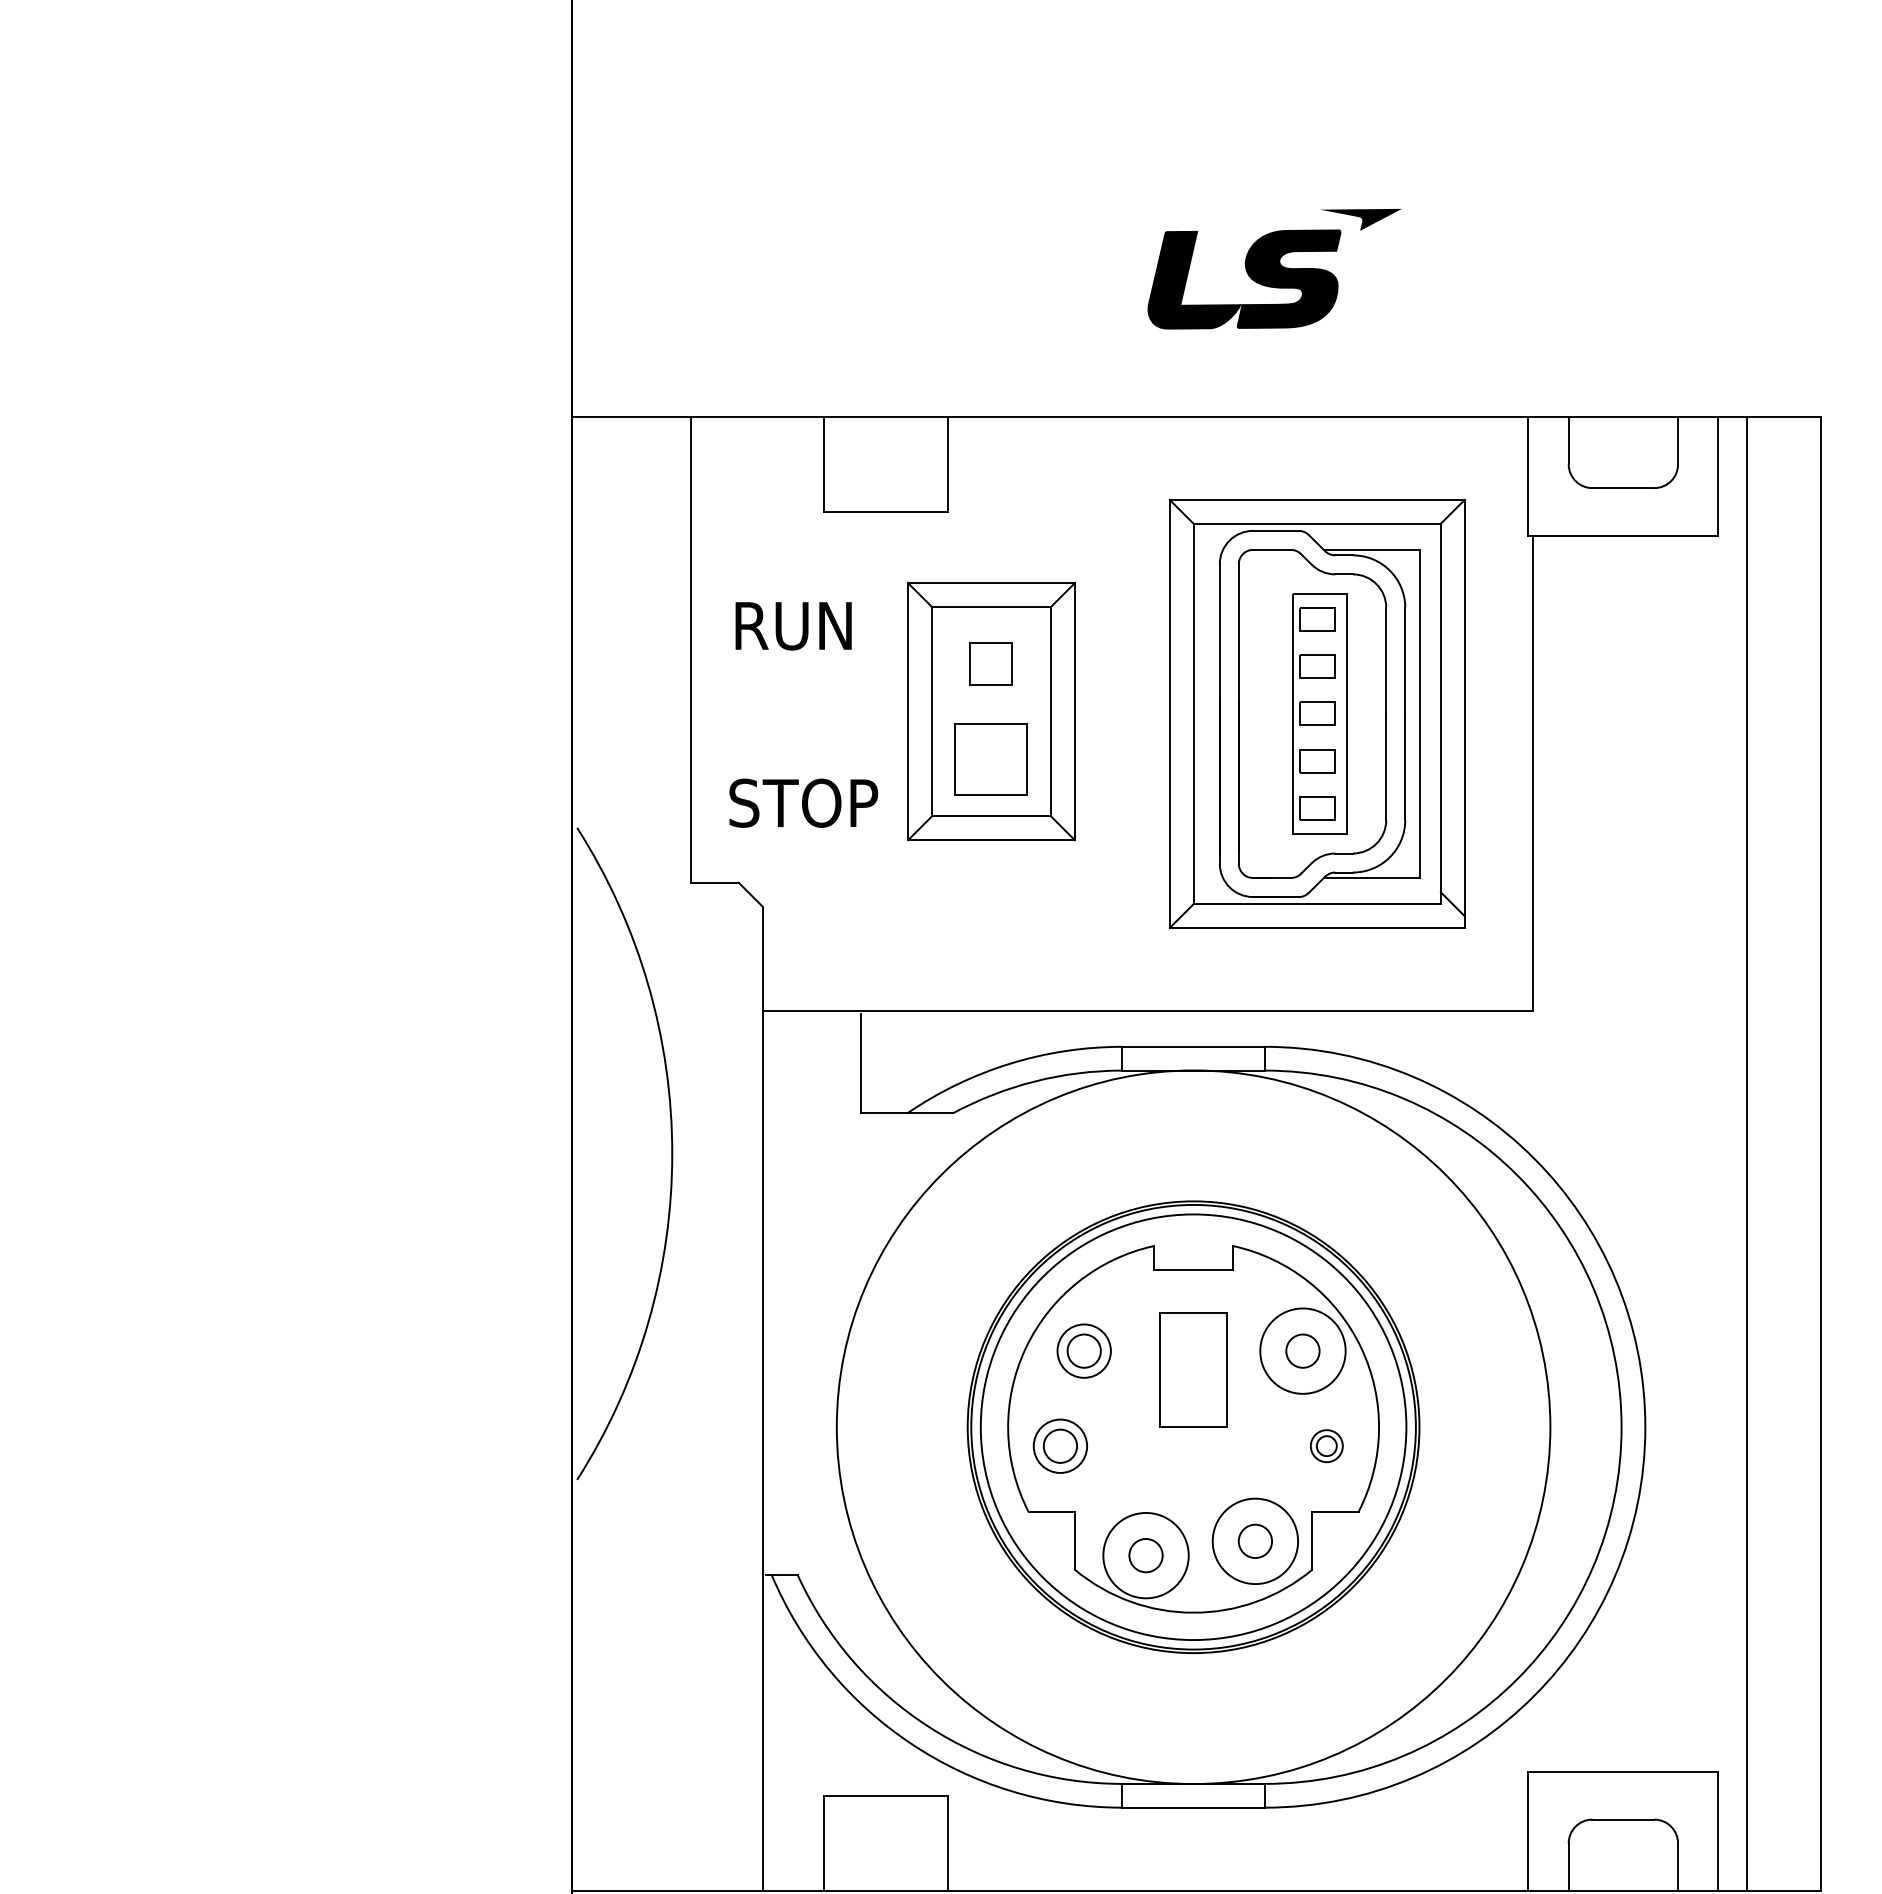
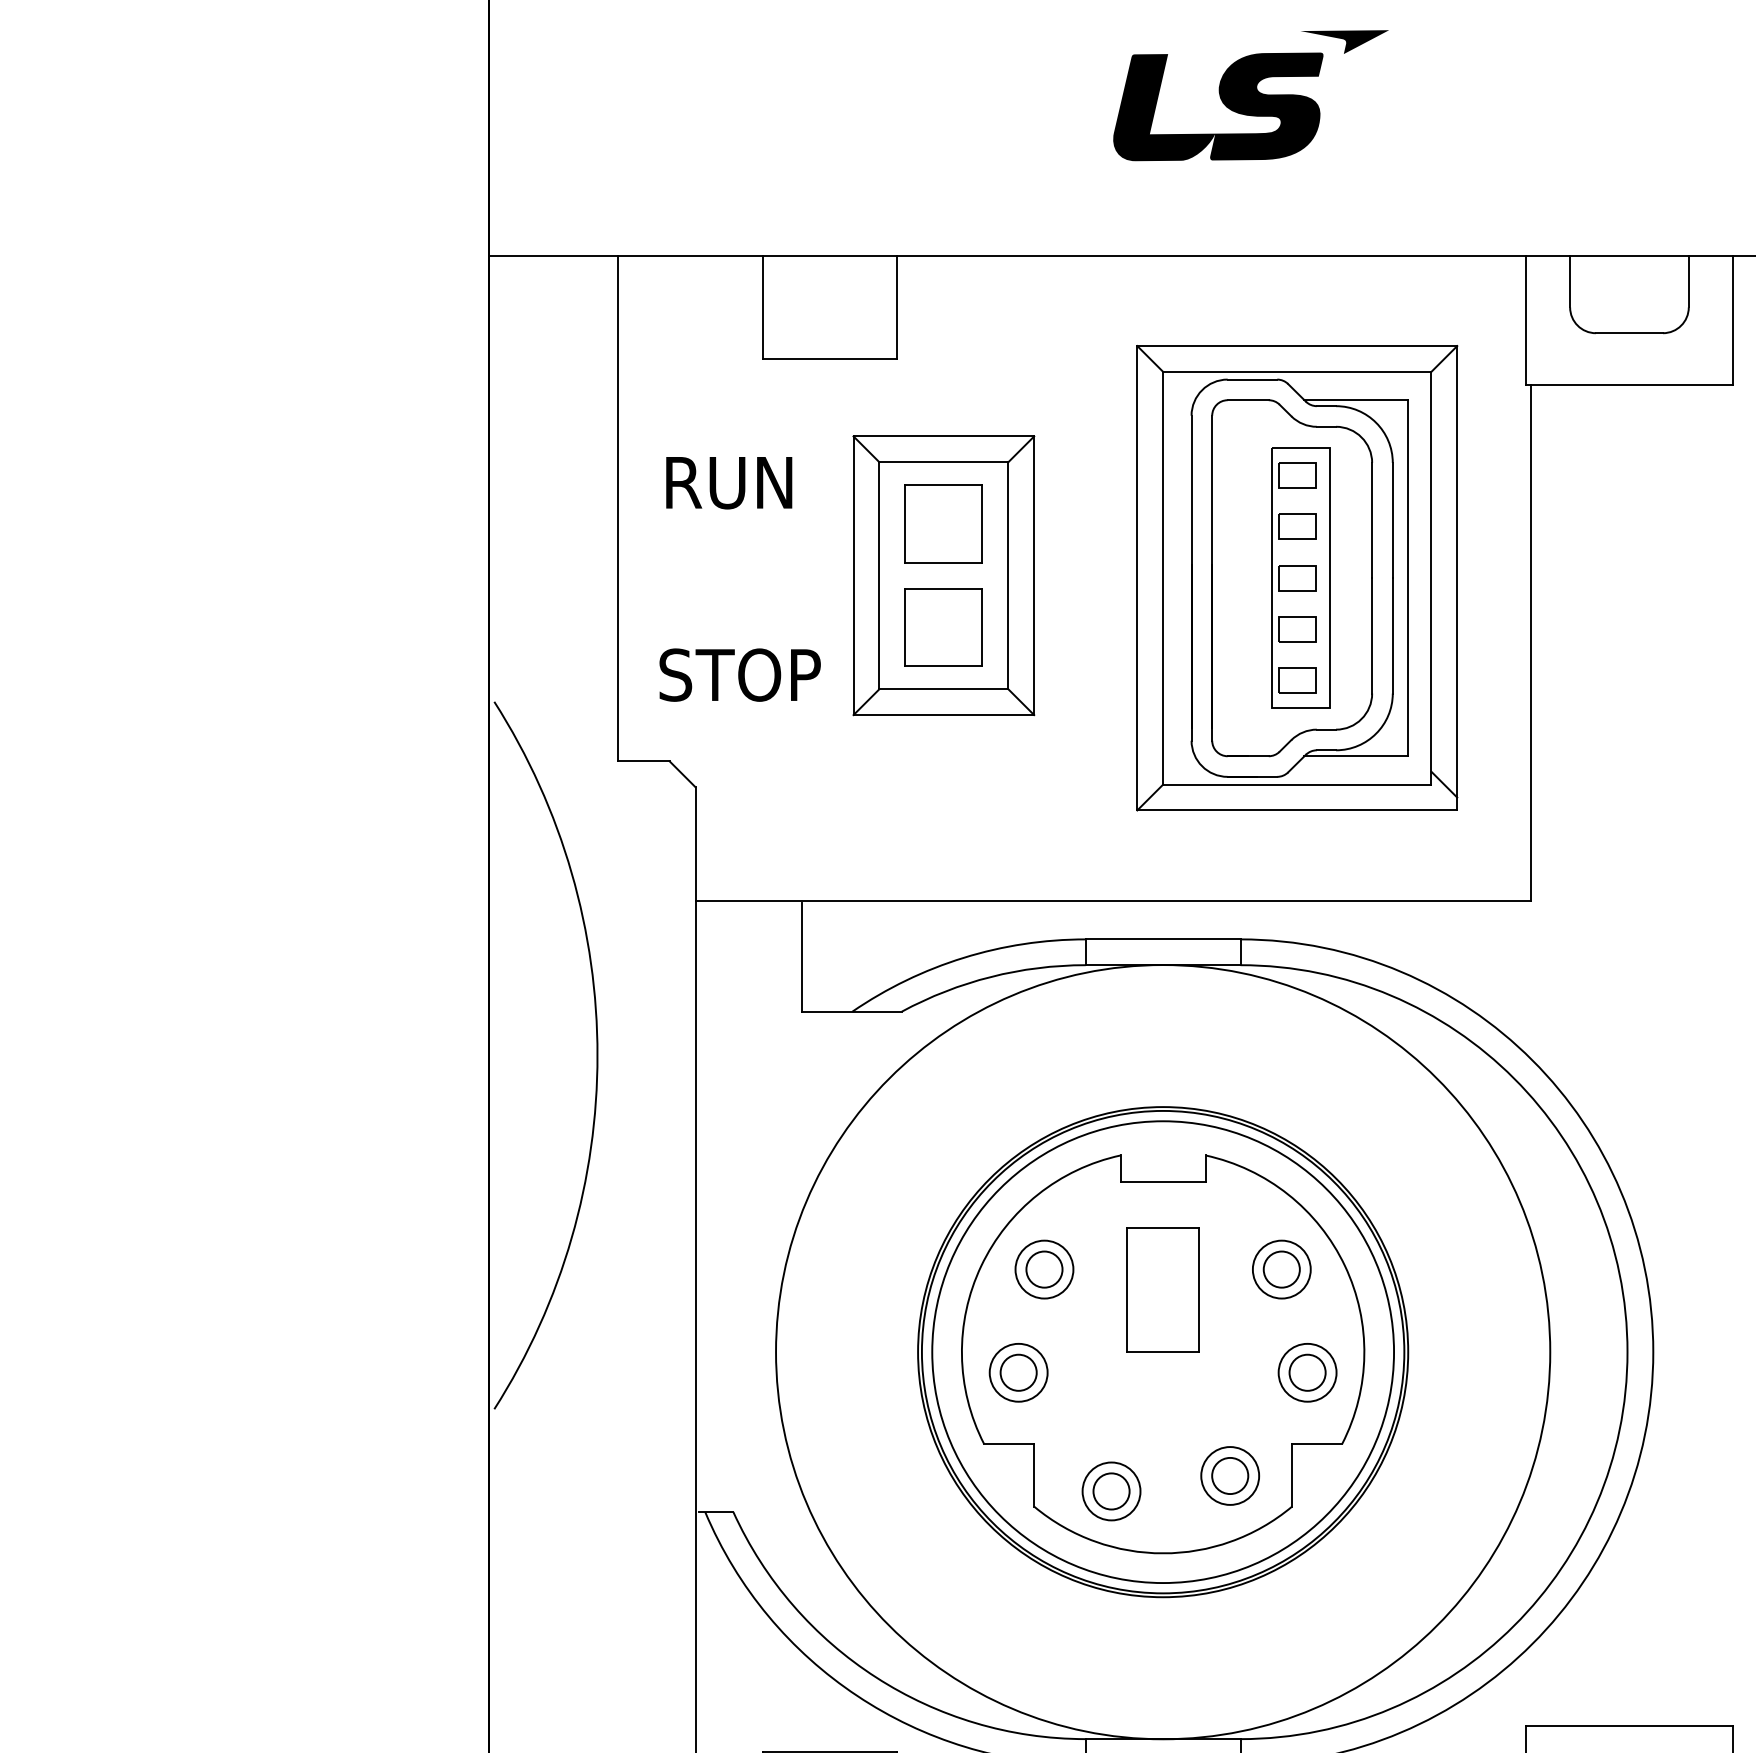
part: (990, 663) -> (942, 523), size x1.67
circle: (1302, 1350) -> (1281, 1268), size x0.62
part: (1326, 1445) -> (1307, 1371), size x1.67
circle: (1255, 1541) -> (1230, 1476), size x0.62
circle: (1145, 1555) -> (1110, 1491), size x0.62

